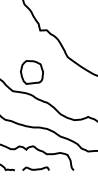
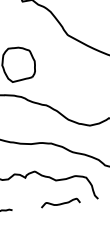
curve: (35, 168) -> (59, 202), moved

